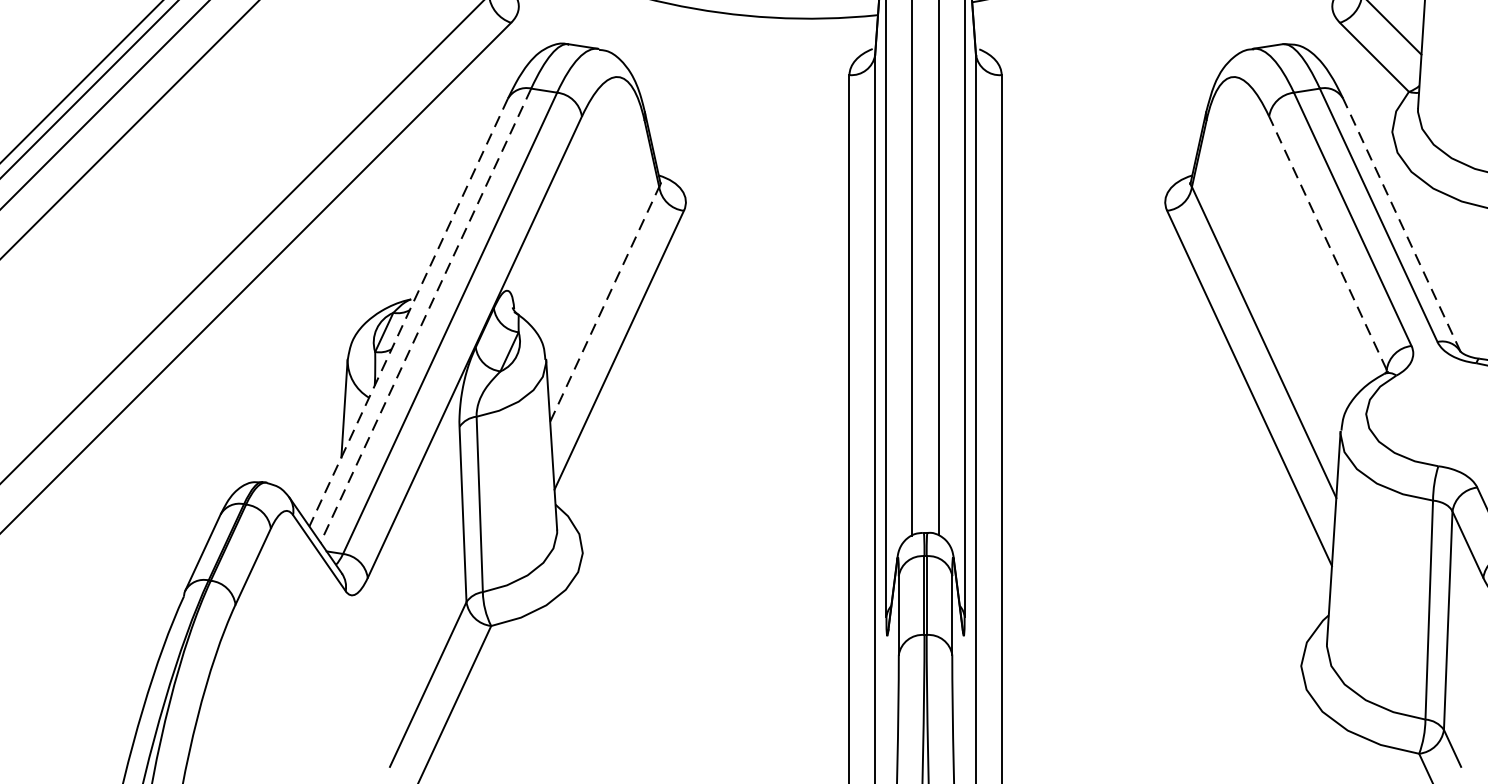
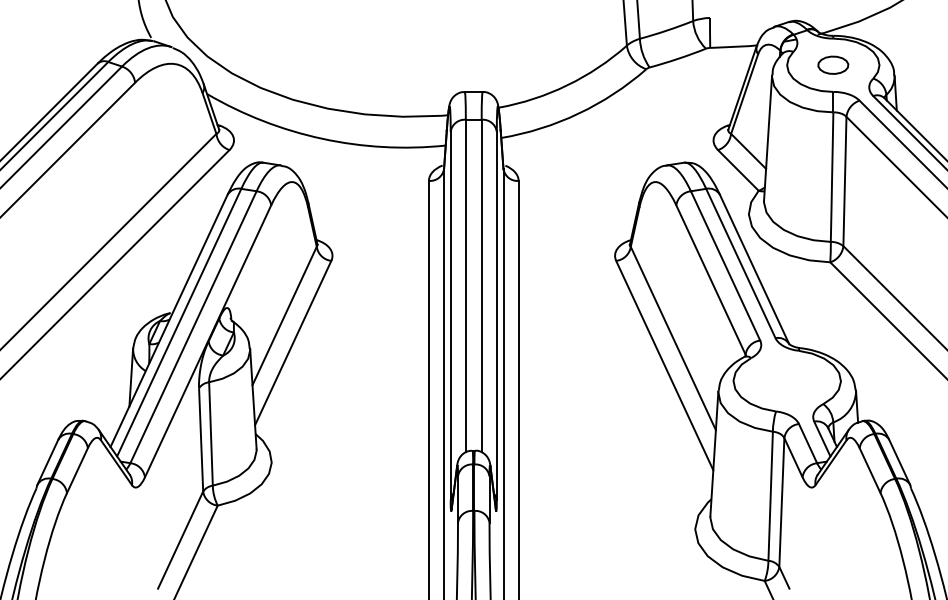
line: (1401, 225) -> (754, 269), dashed -> solid
line: (1327, 242) -> (710, 279), dashed -> solid
line: (604, 303) -> (284, 315), dashed -> solid
line: (409, 311) -> (169, 320), dashed -> solid
line: (426, 317) -> (179, 323), dashed -> solid

